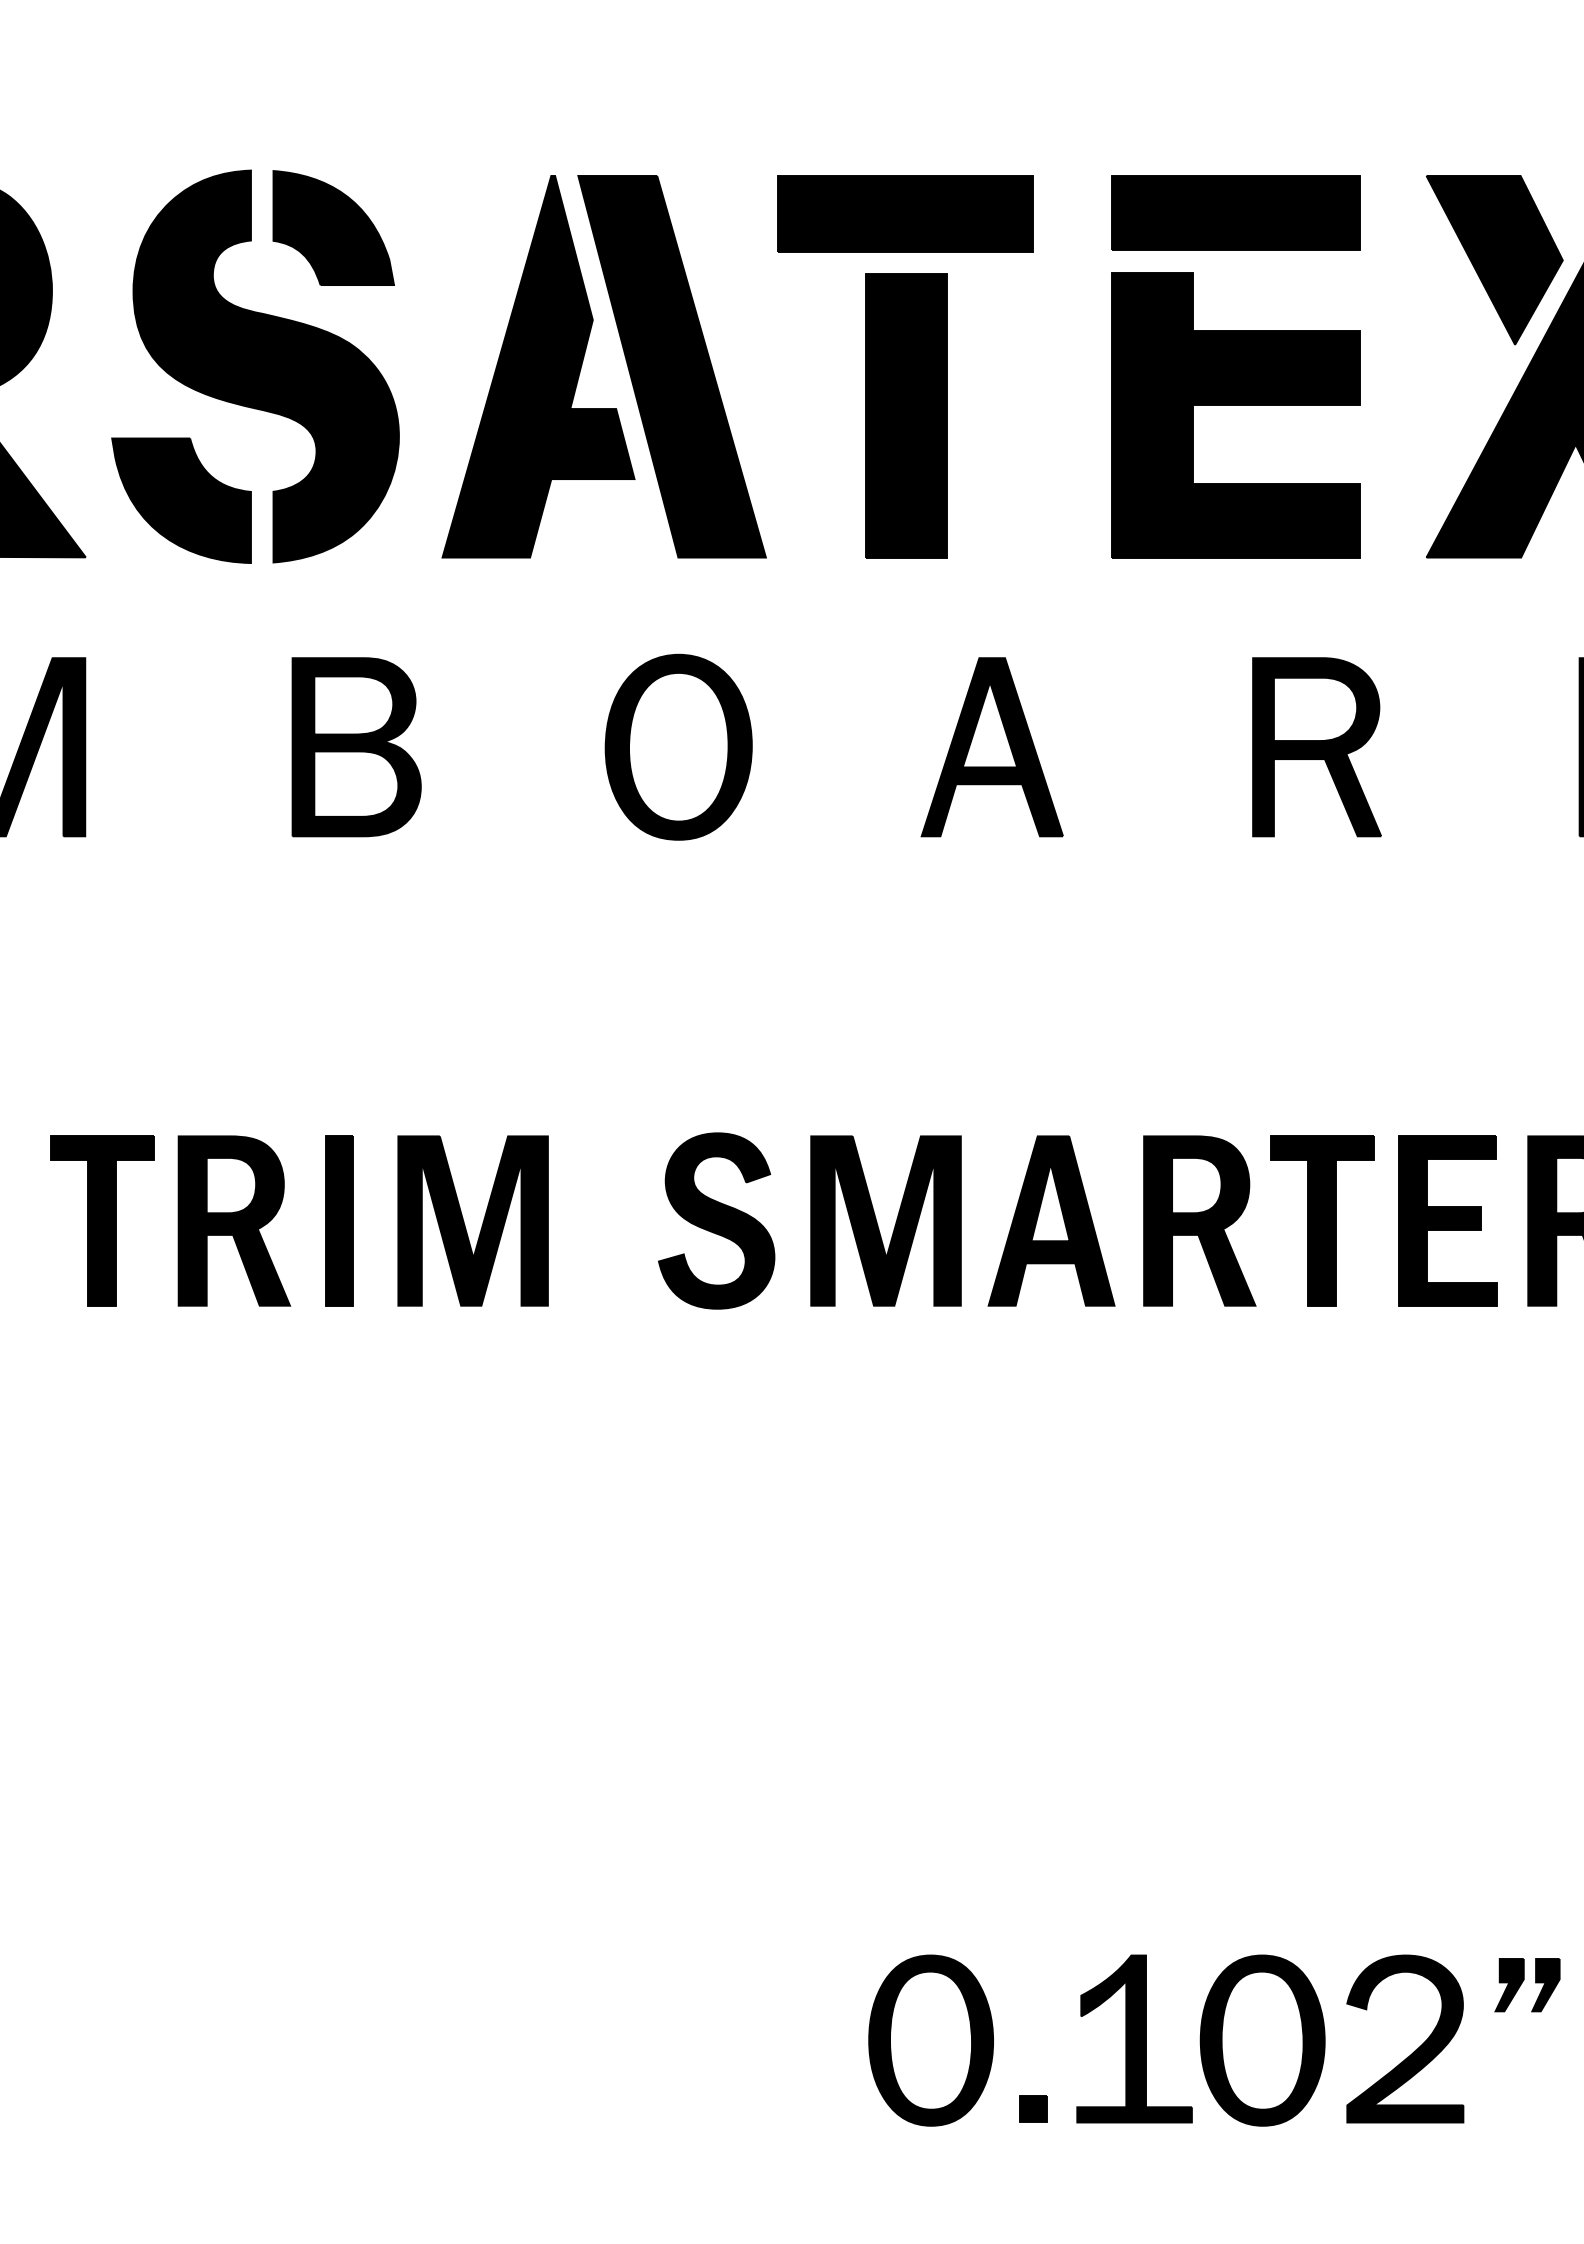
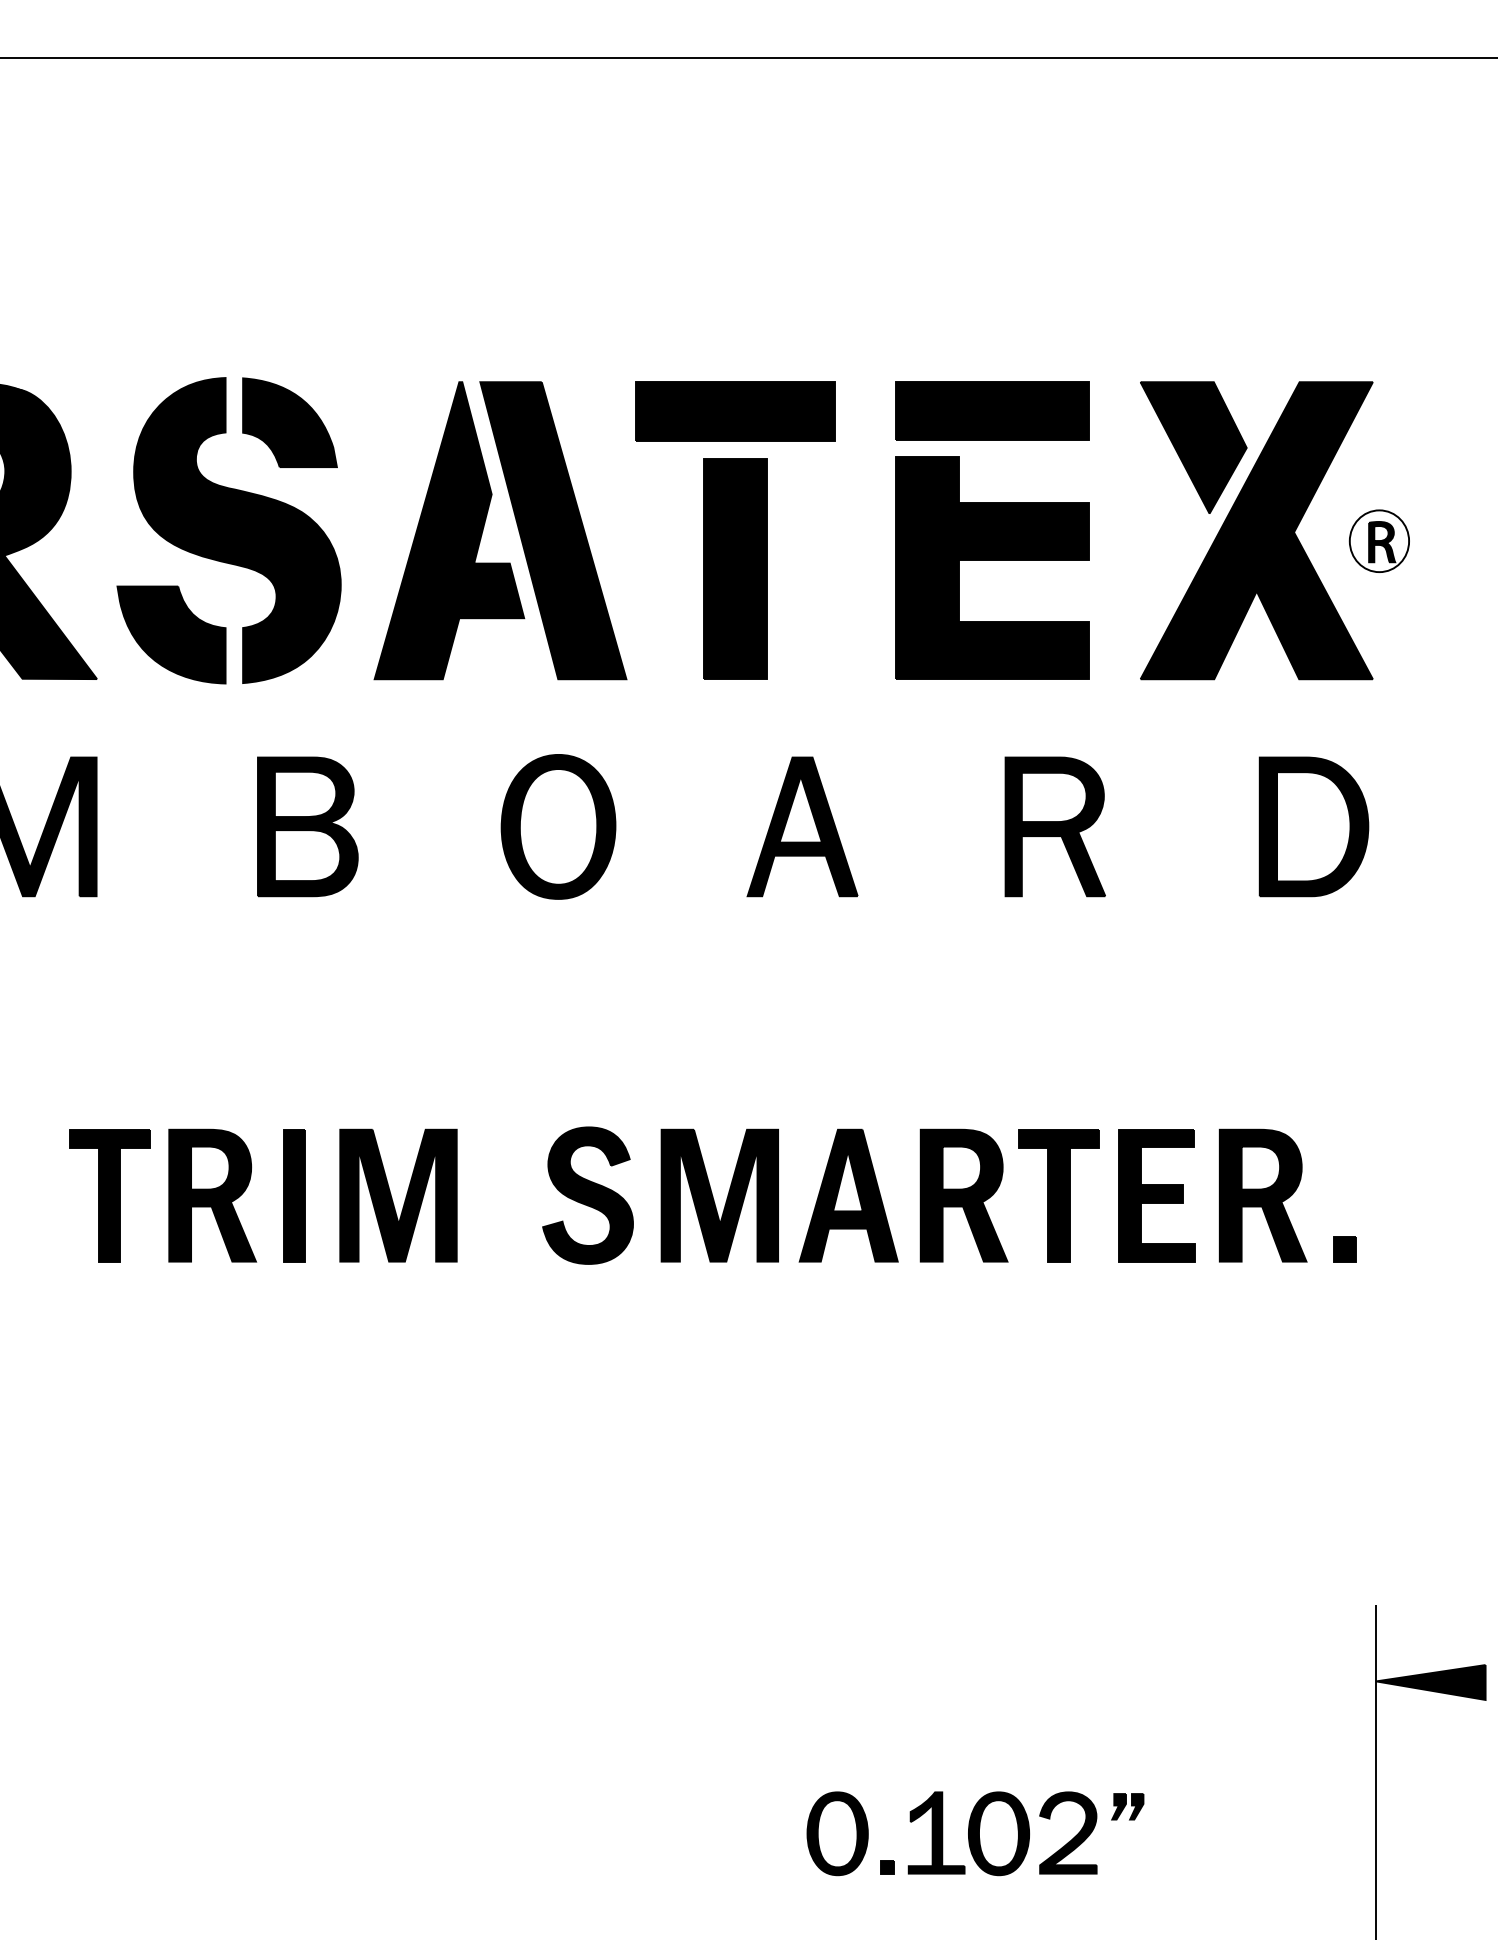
part: (1214, 2040) -> (975, 1833), size x0.62

